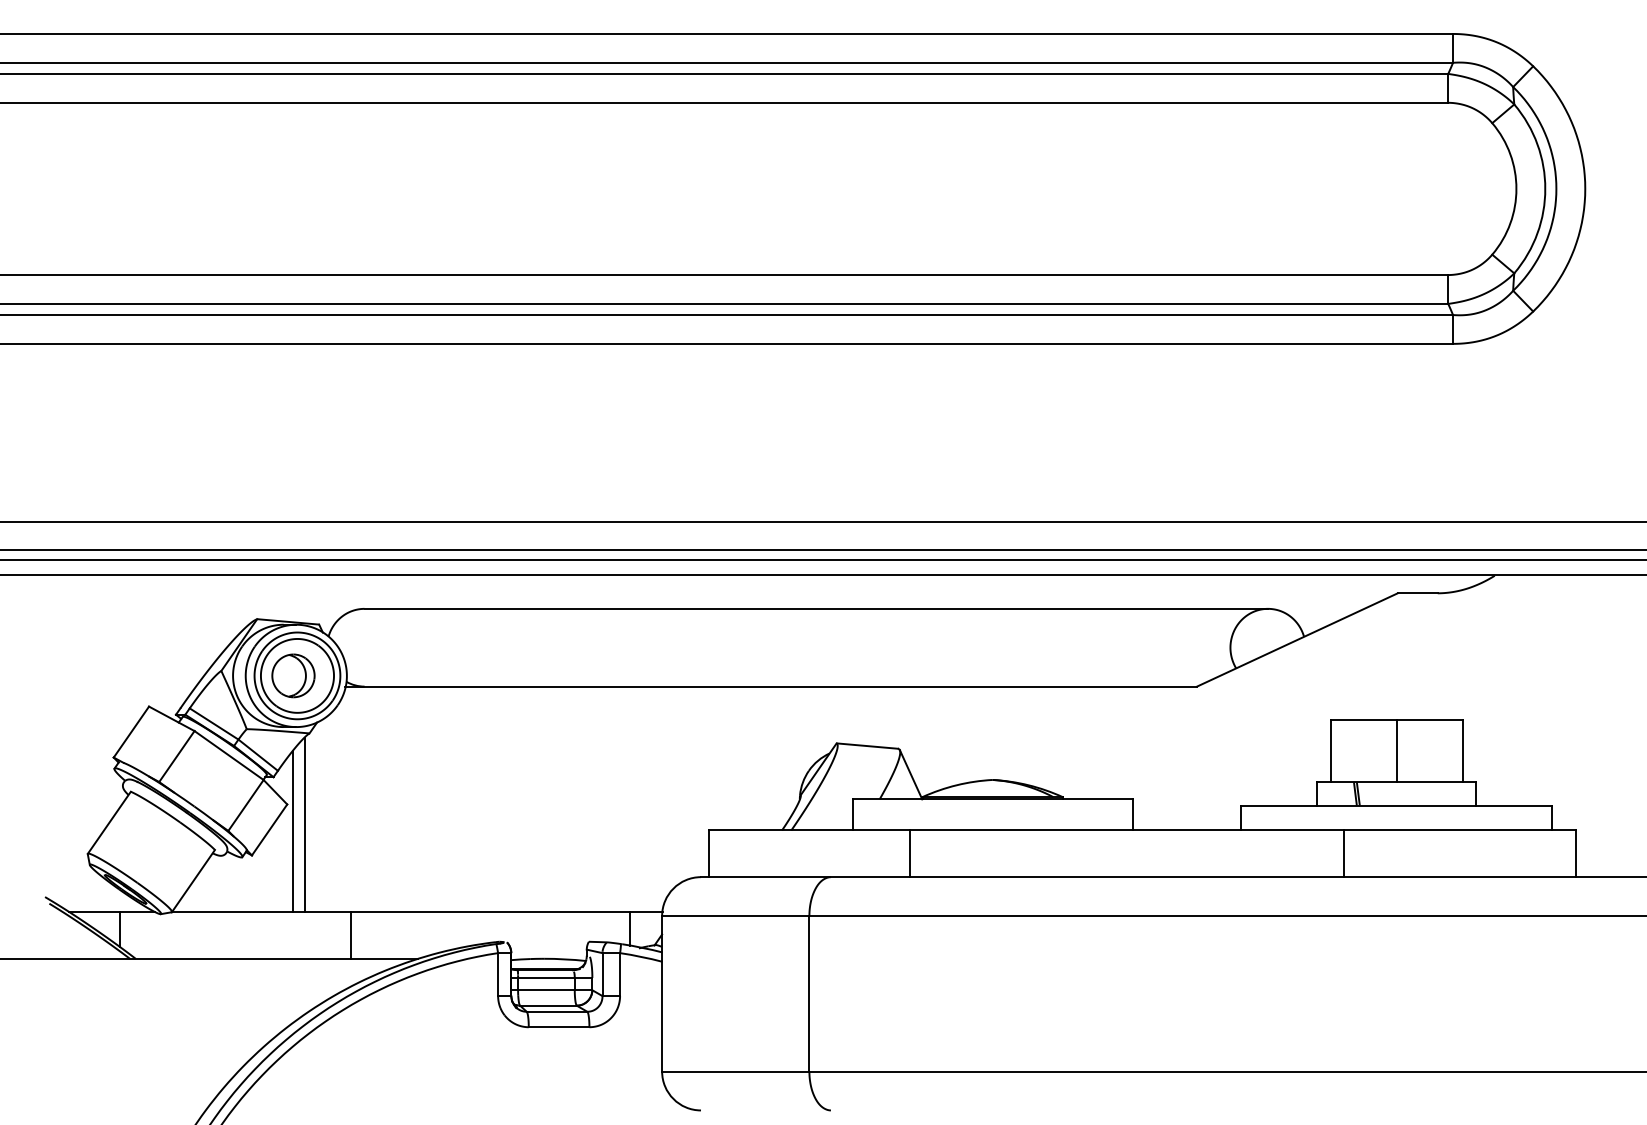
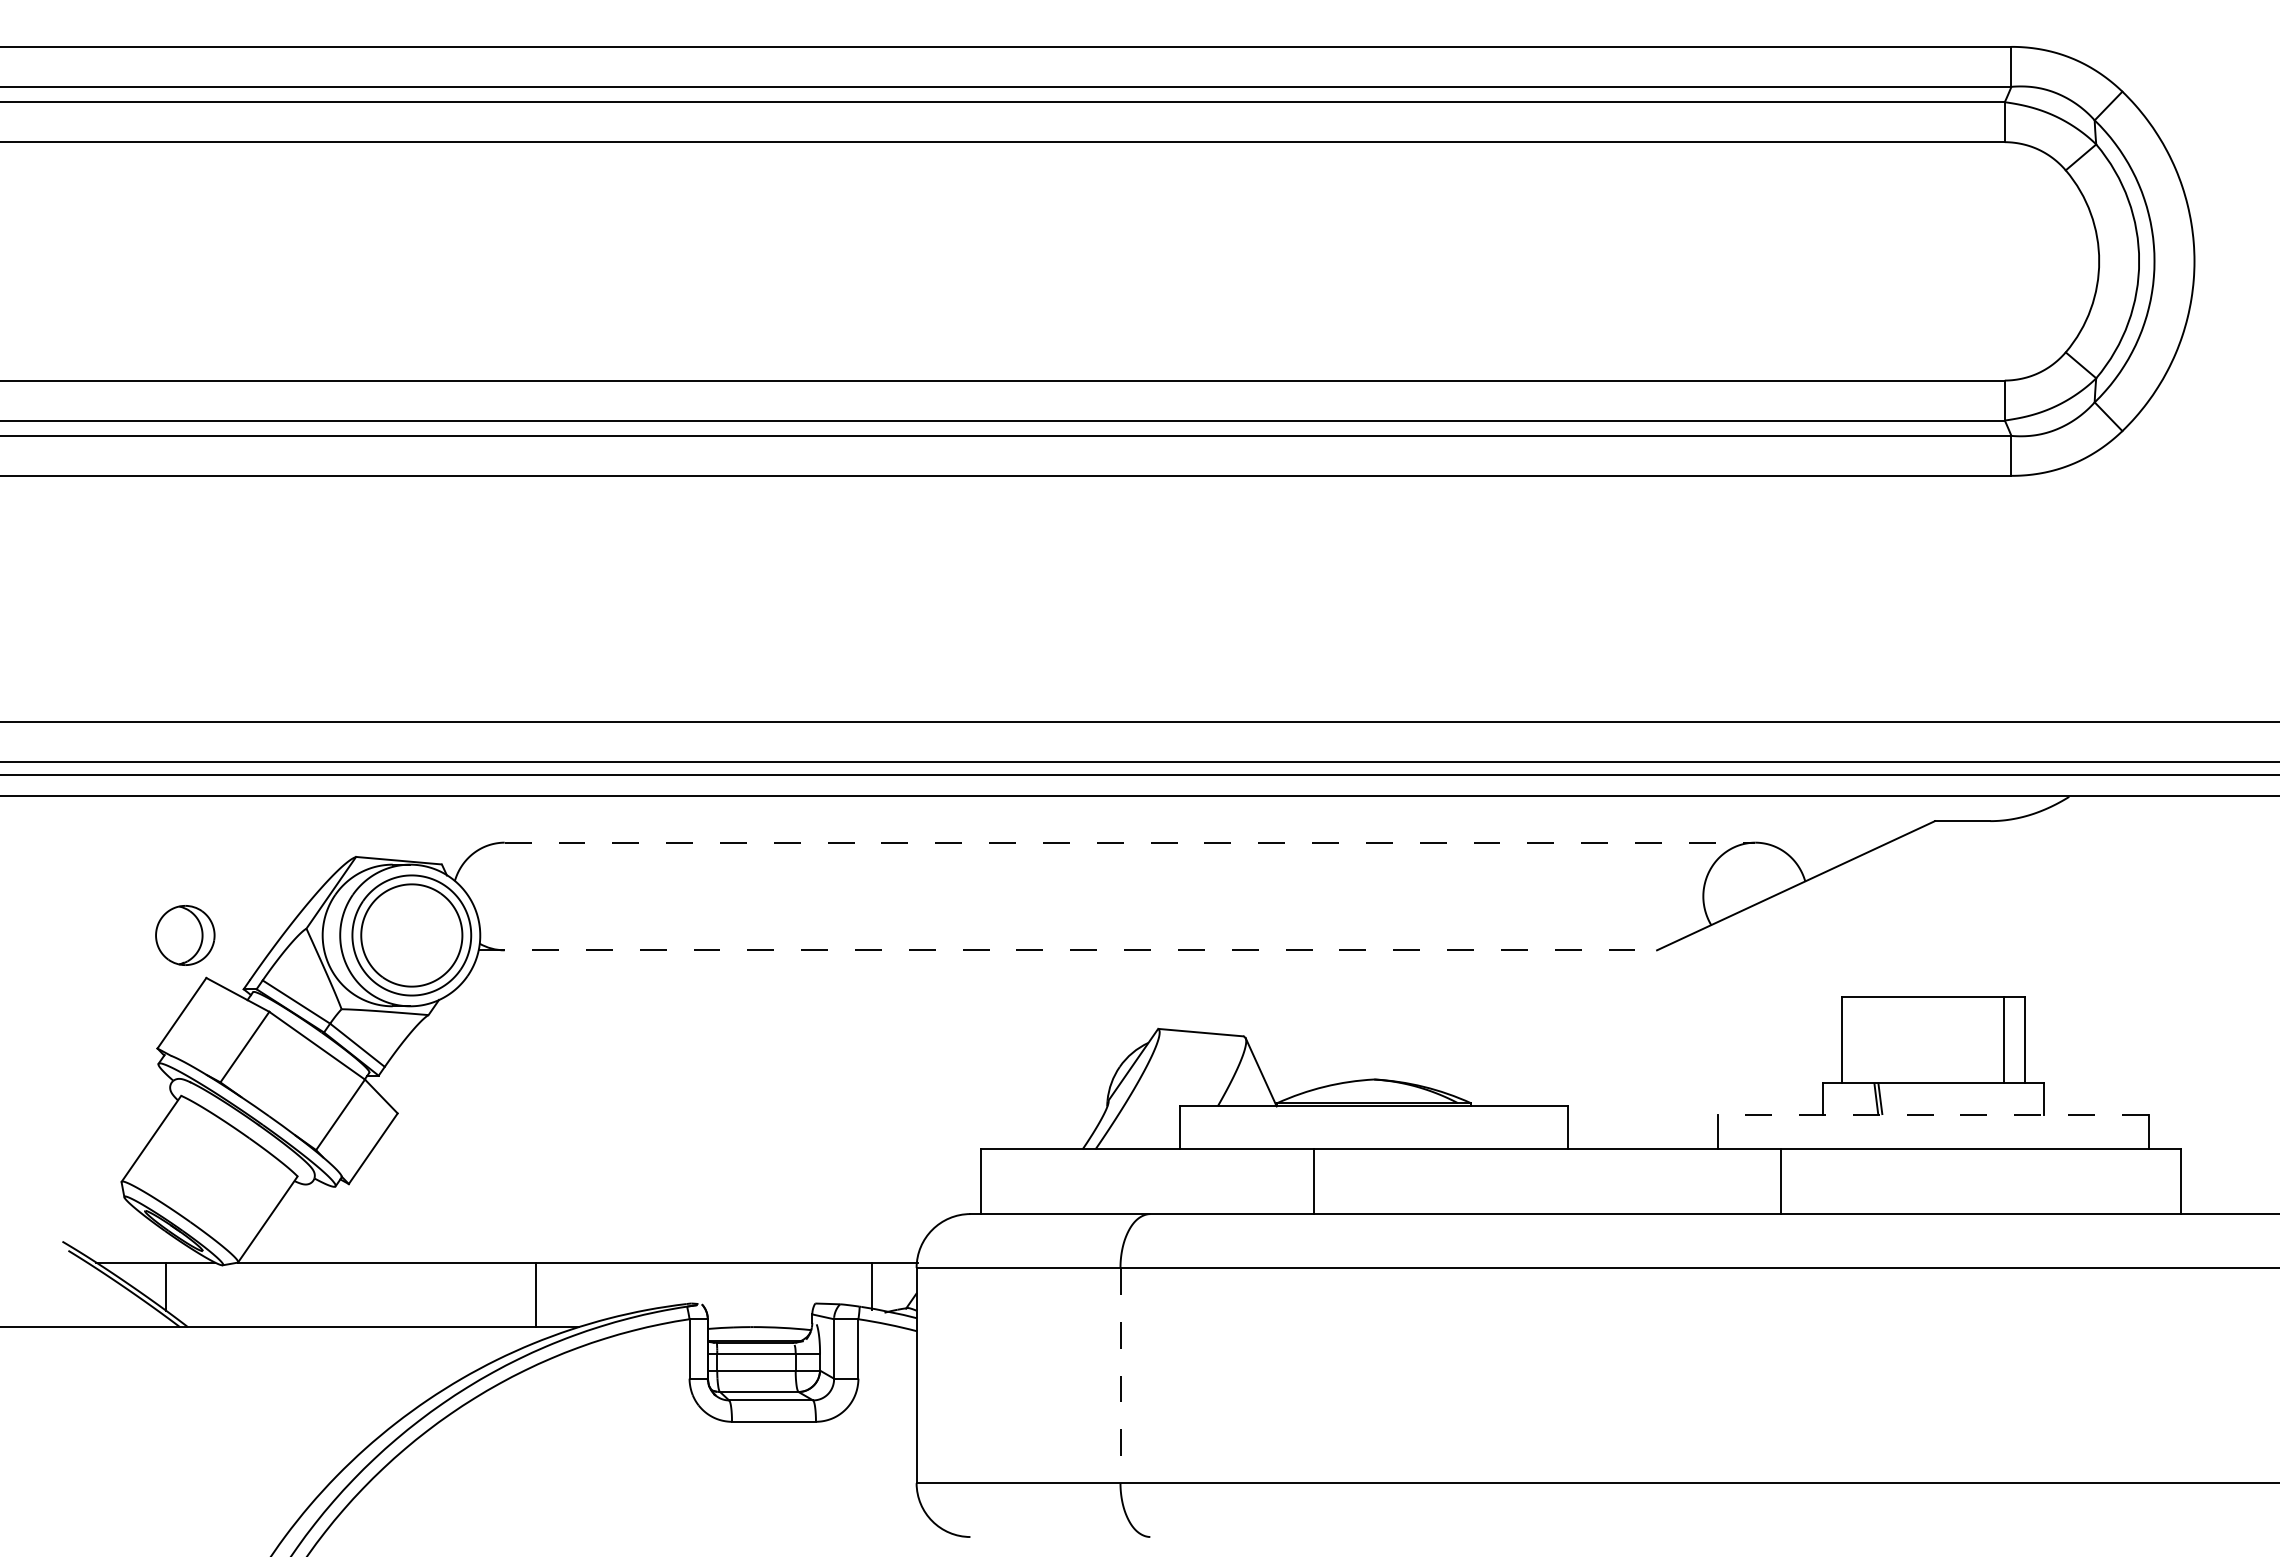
line: (816, 608) -> (1130, 842), solid -> dashed
part: (293, 675) -> (185, 935), moved
line: (771, 686) -> (1068, 950), solid -> dashed
line: (1396, 751) -> (2003, 1039), moved
line: (1396, 805) -> (1933, 1115), solid -> dashed
line: (304, 824) -> (421, 1141), removed
line: (292, 831) -> (405, 1150), removed
line: (909, 853) -> (1314, 1181), moved
line: (1344, 853) -> (1781, 1181), moved
line: (351, 935) -> (535, 1294), moved
line: (809, 993) -> (1120, 1375), solid -> dashed

